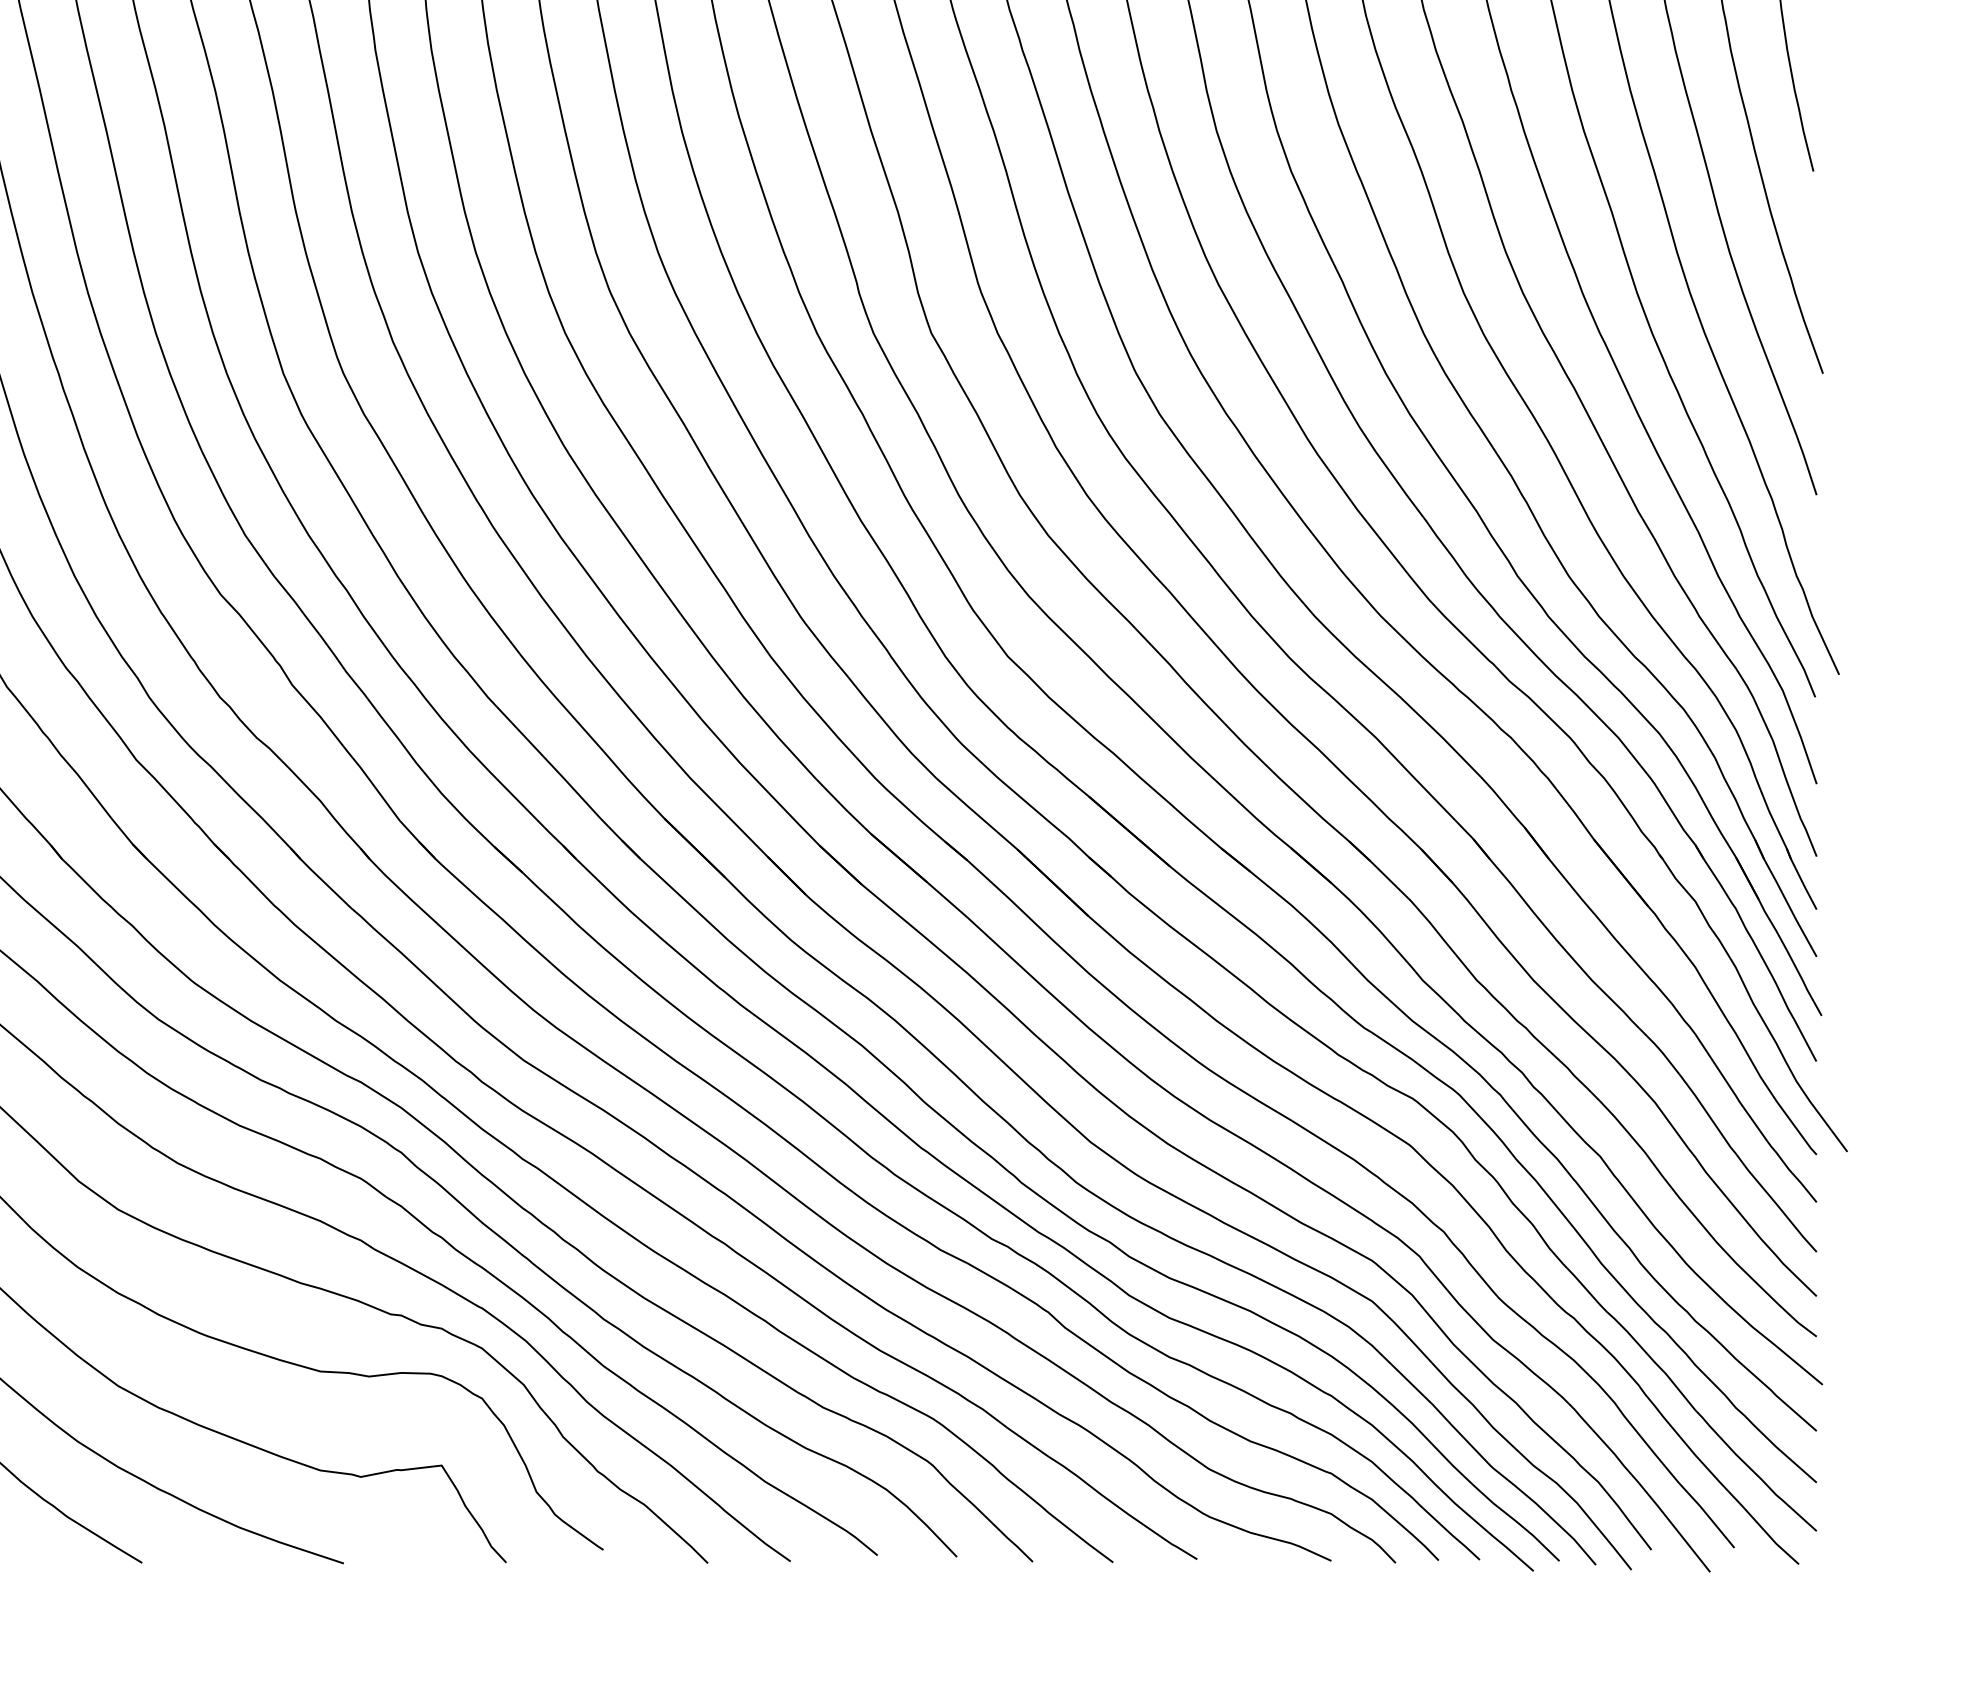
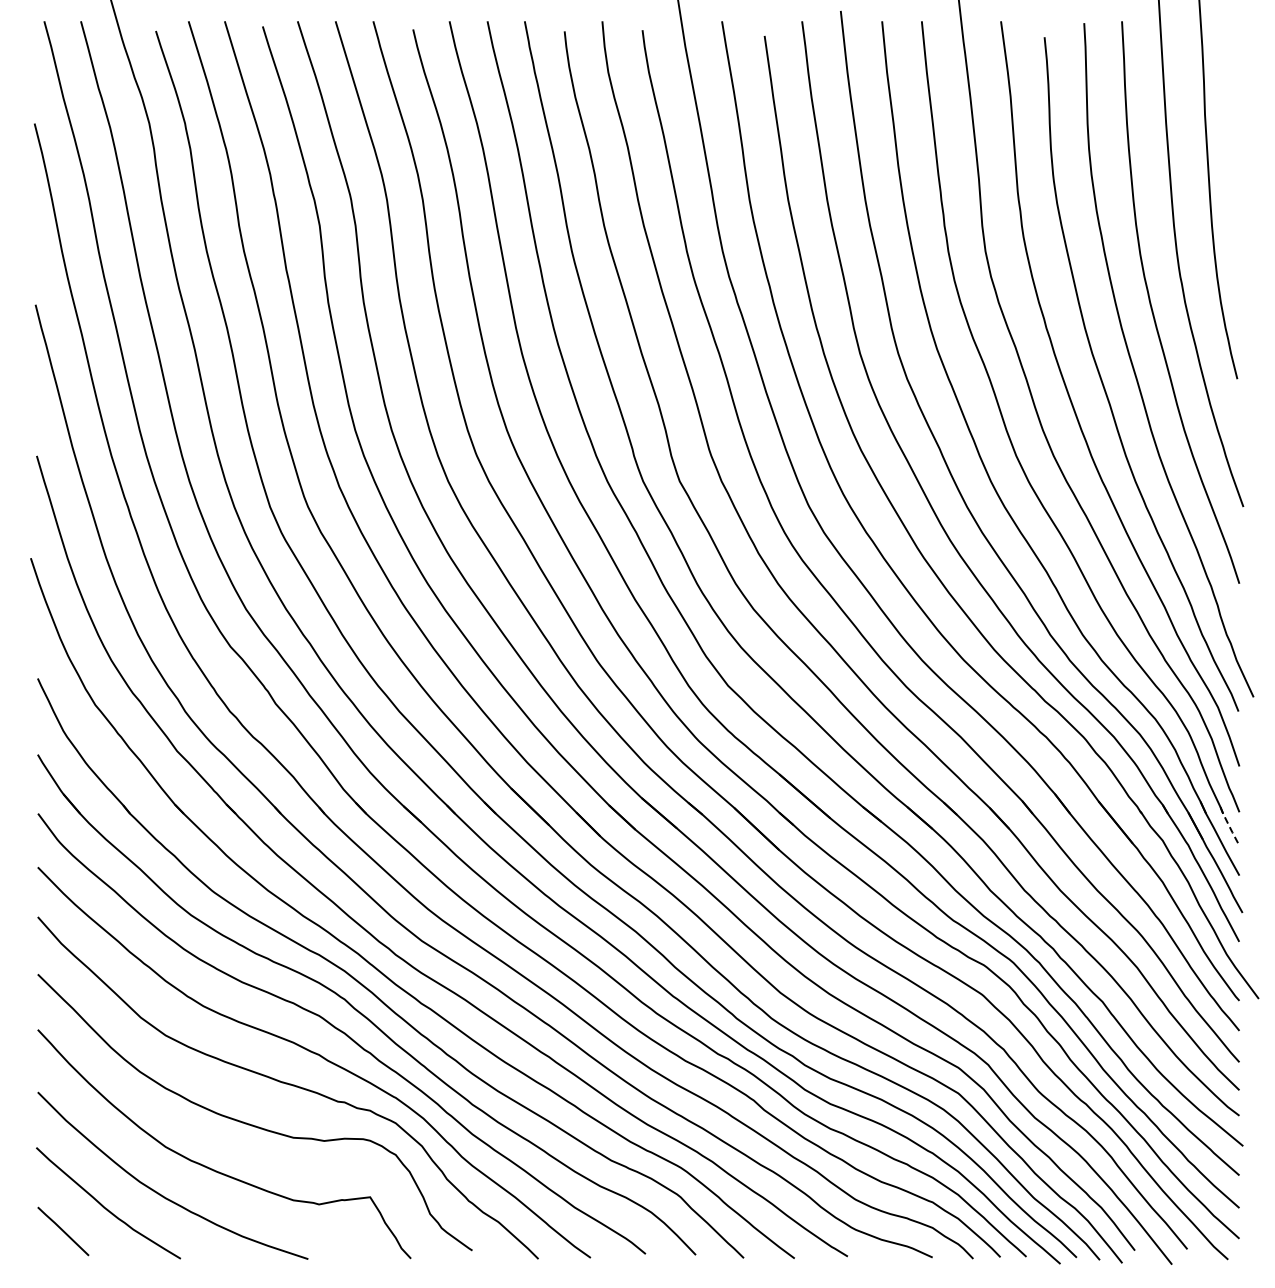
line: (1800, 880) -> (1229, 827), solid -> dashed

